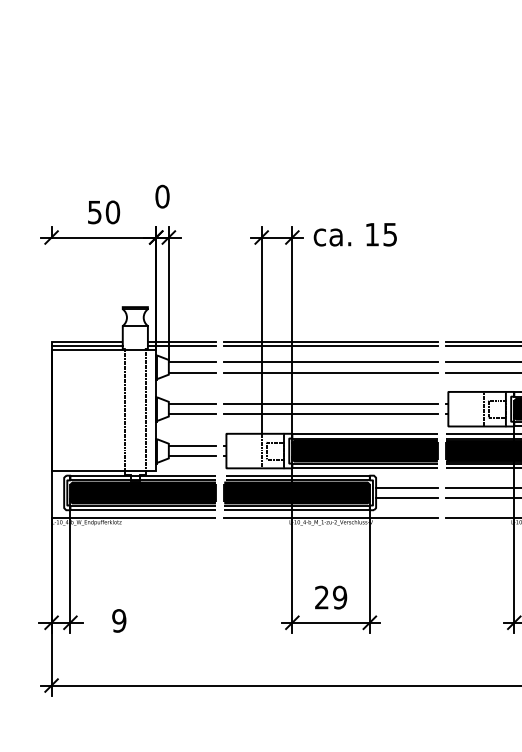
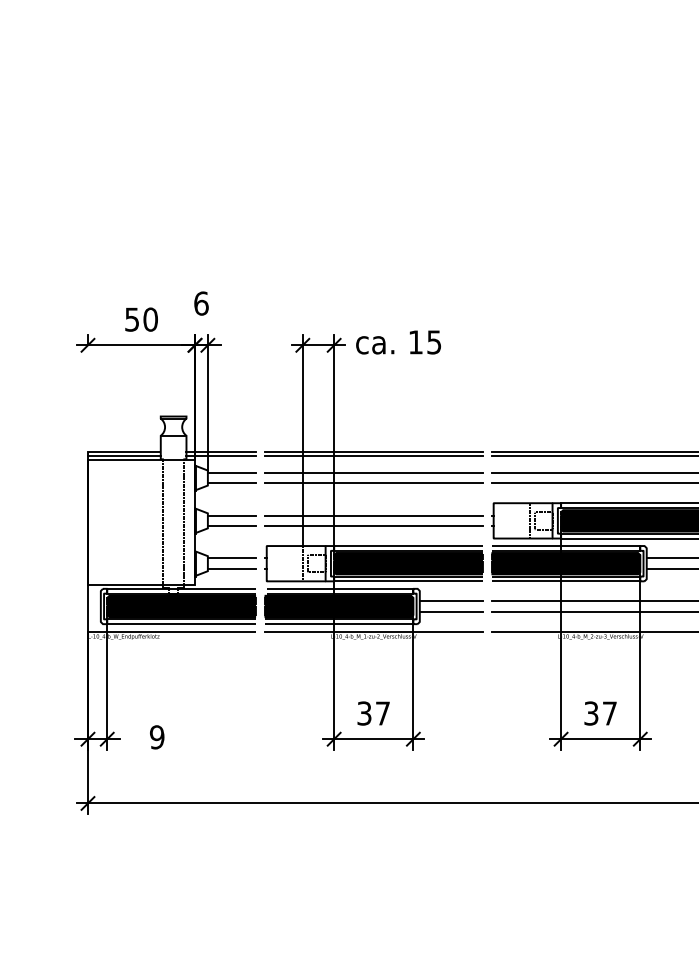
text: (162, 196) -> (201, 303), 0 -> 6
text: (330, 597) -> (373, 713), 29 -> 37

